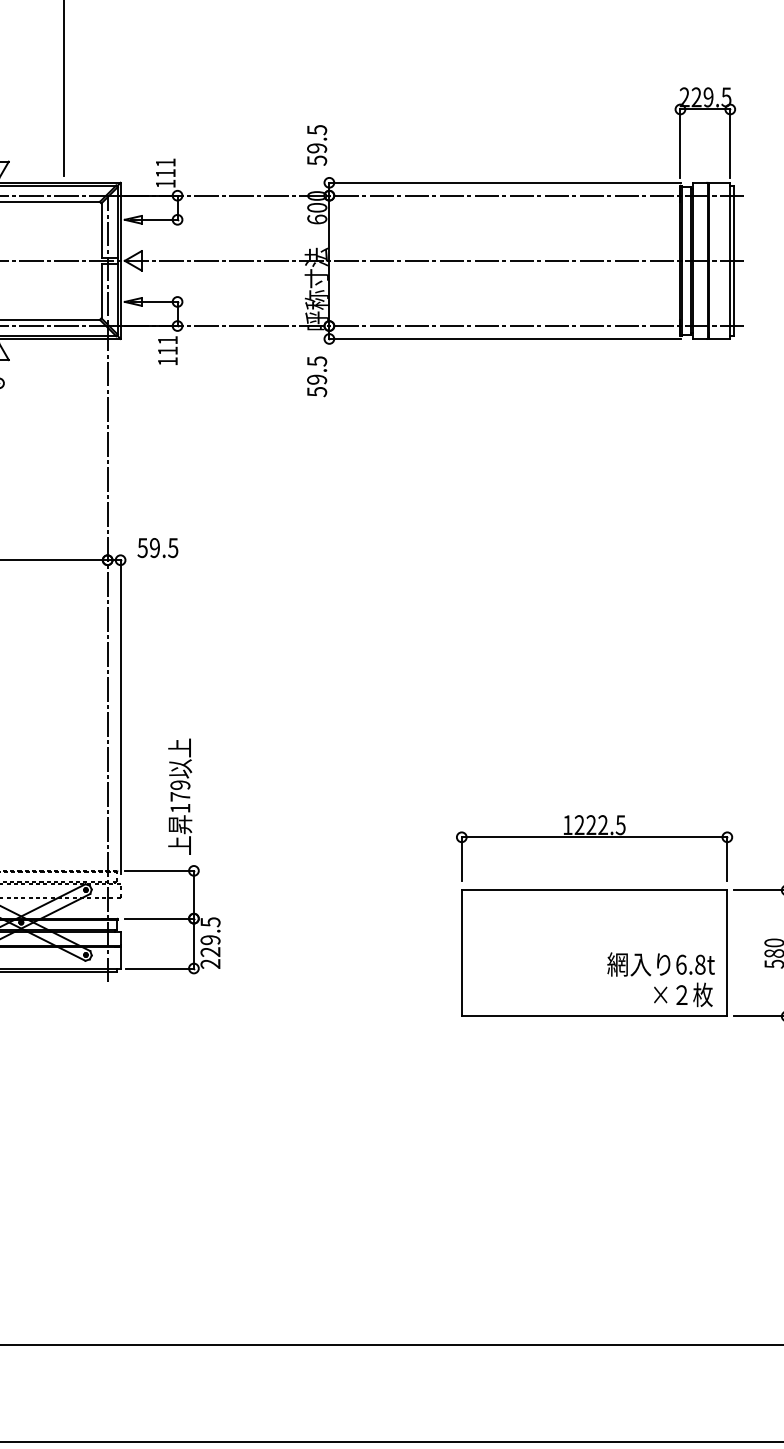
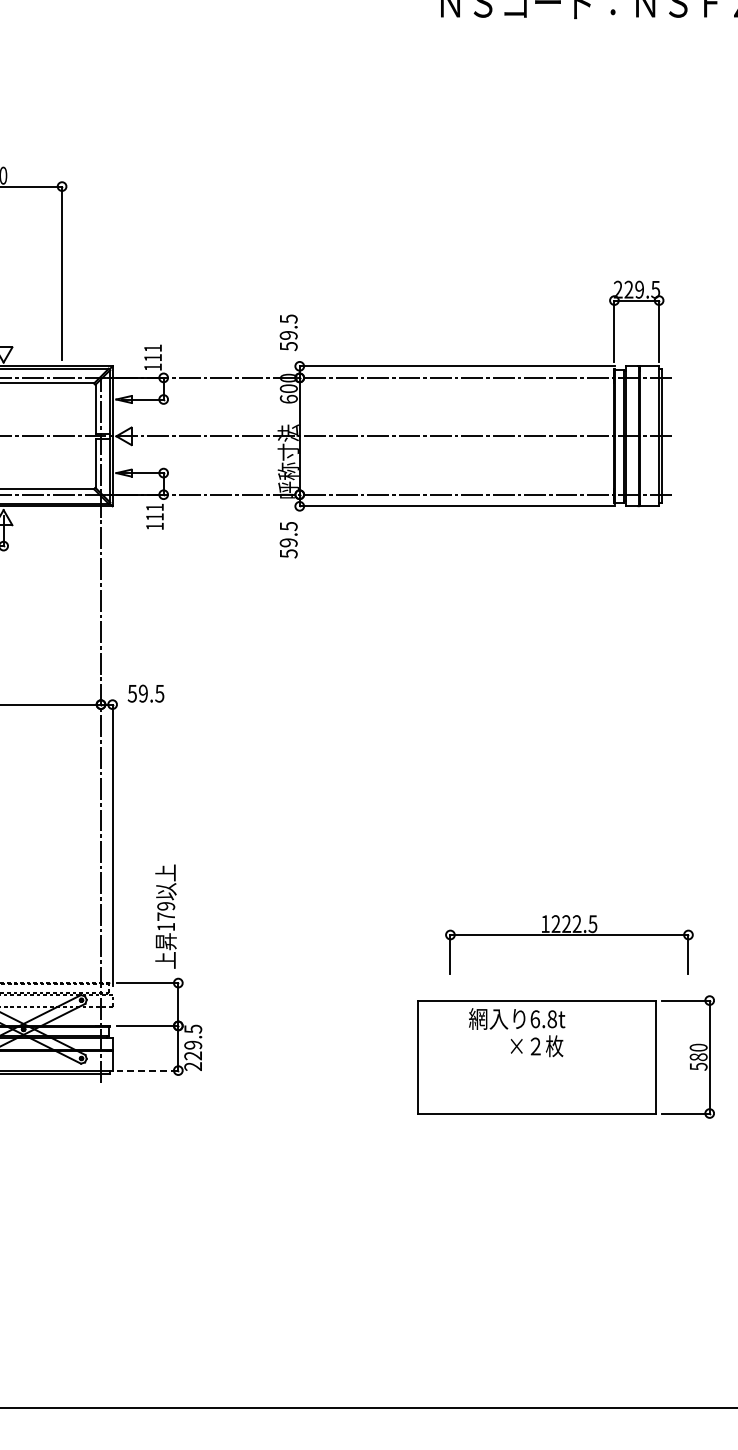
part: (594, 837) -> (569, 935), moved
line: (159, 968) -> (147, 1070), solid -> dashed
text: (661, 979) -> (517, 1032), moved

